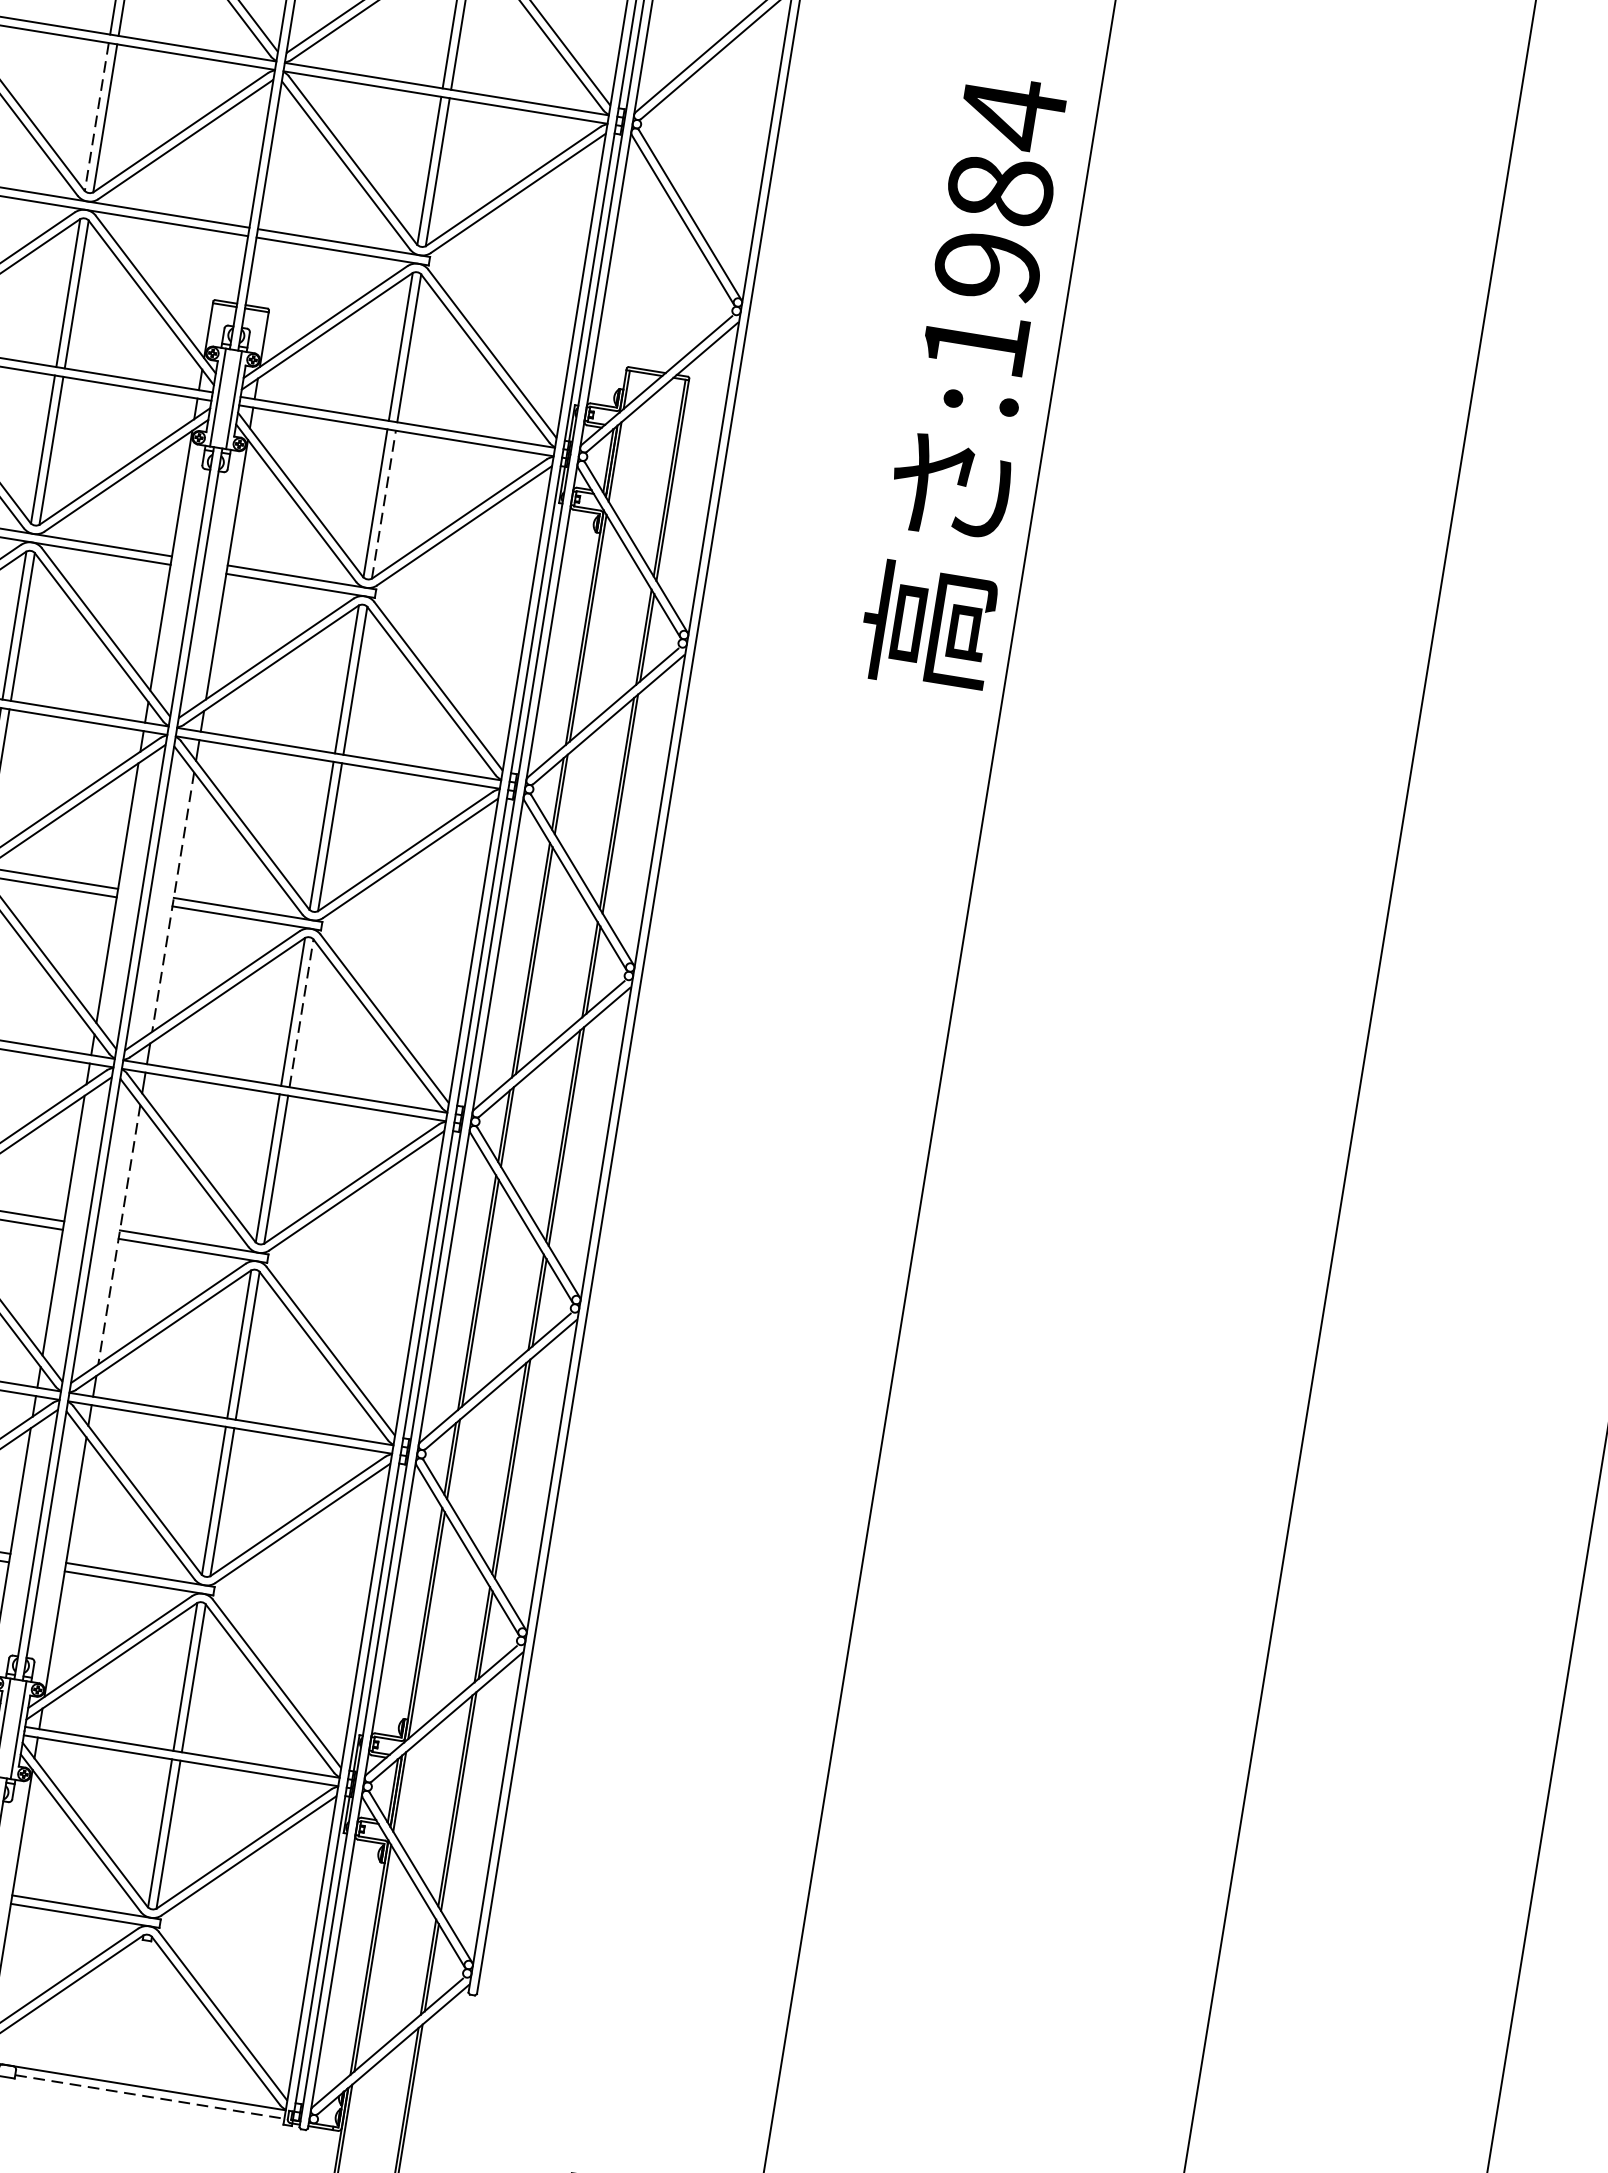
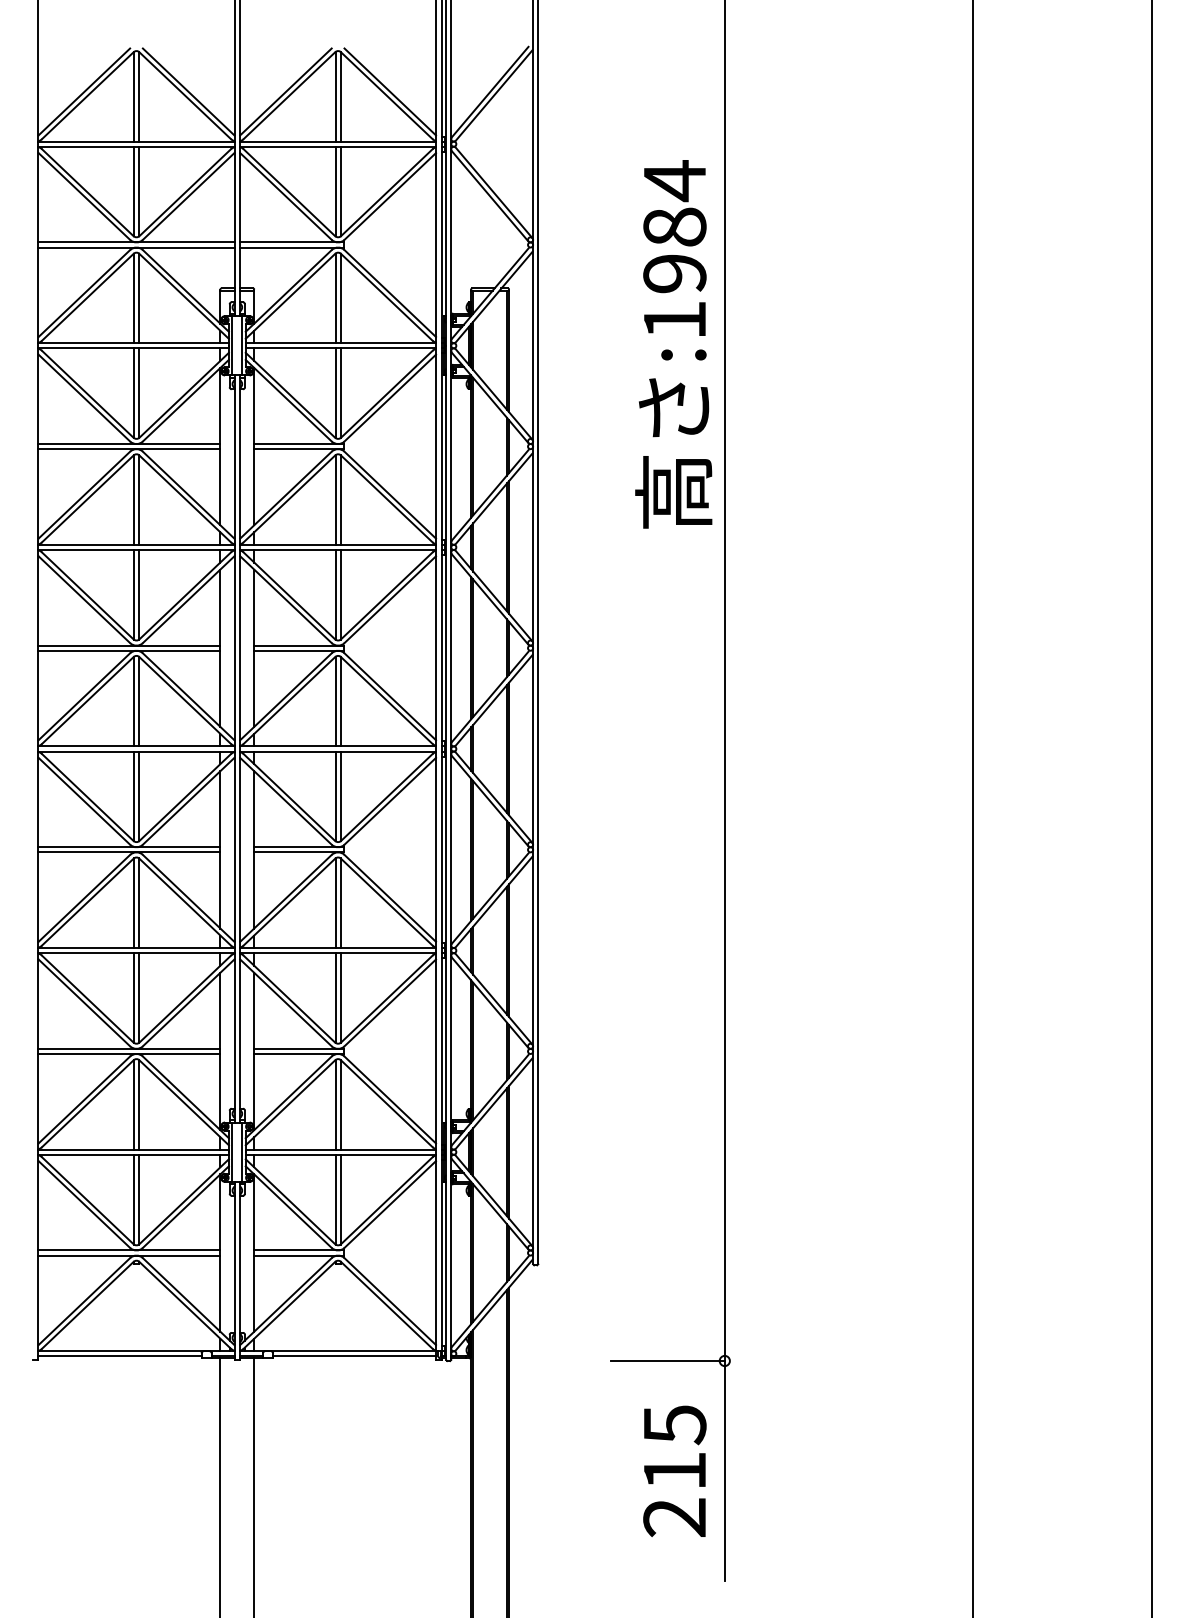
line: (97, 116) -> (134, 191), dashed -> solid
text: (966, 382) -> (673, 344), moved
line: (383, 505) -> (340, 393), dashed -> solid
line: (173, 902) -> (254, 648), dashed -> solid
line: (301, 1013) -> (340, 701), dashed -> solid
line: (119, 1234) -> (254, 849), dashed -> solid
line: (149, 2097) -> (354, 1356), dashed -> solid

